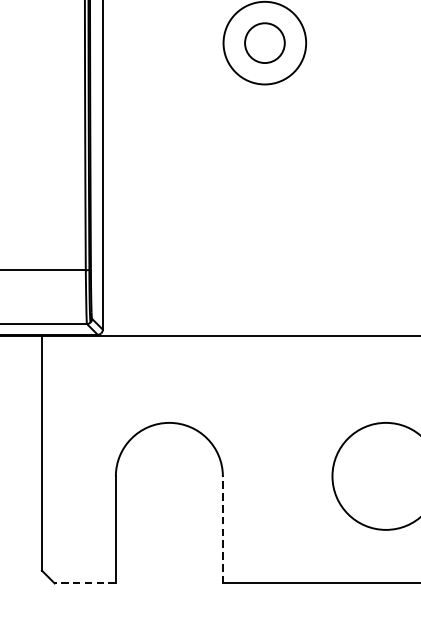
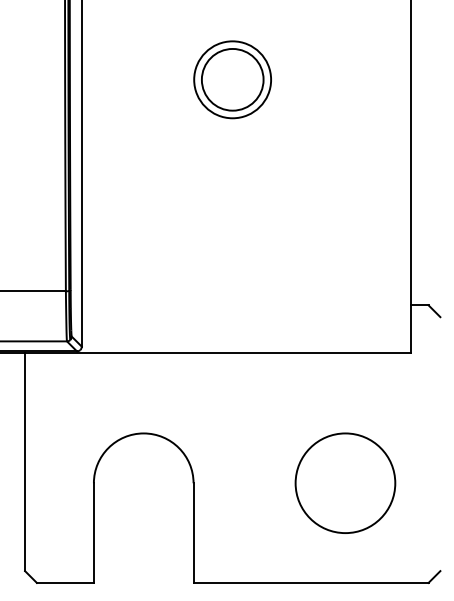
circle: (264, 42) -> (232, 79), size x1.67
line: (222, 530) -> (193, 533), dashed -> solid
line: (84, 582) -> (64, 582), dashed -> solid

